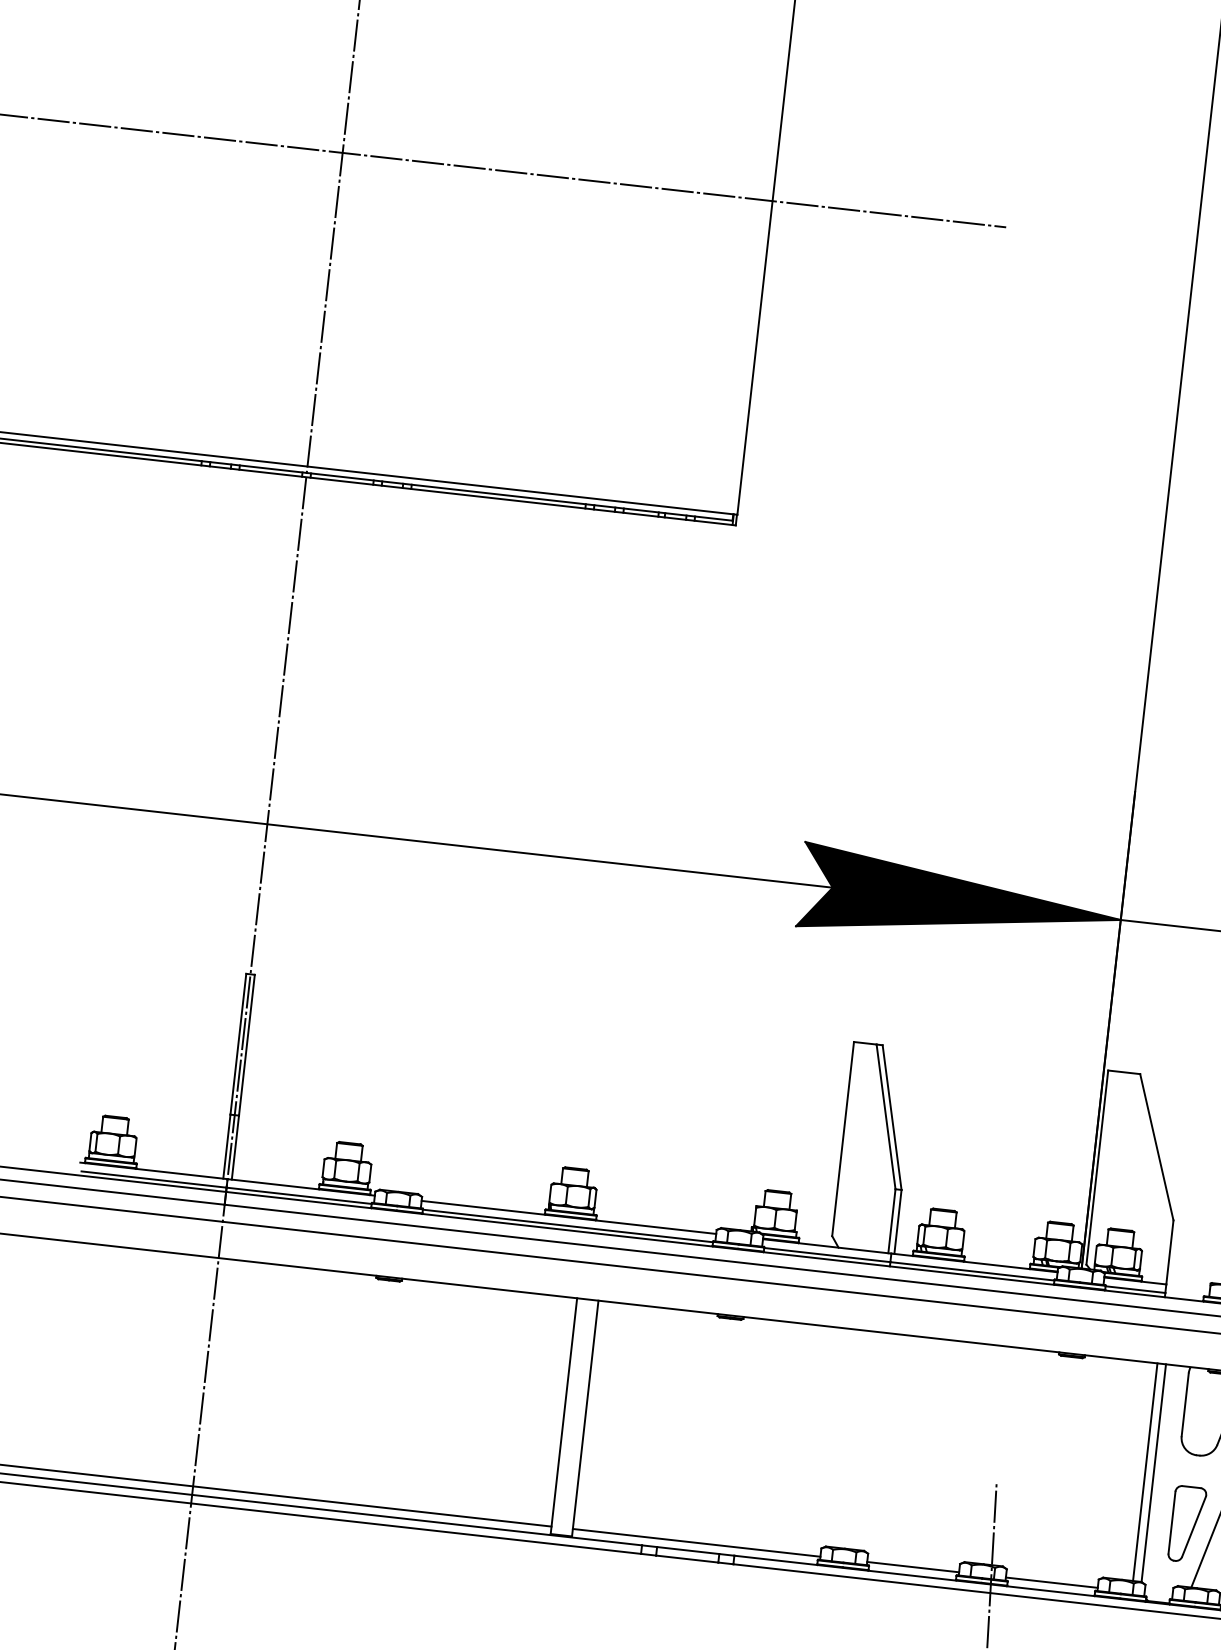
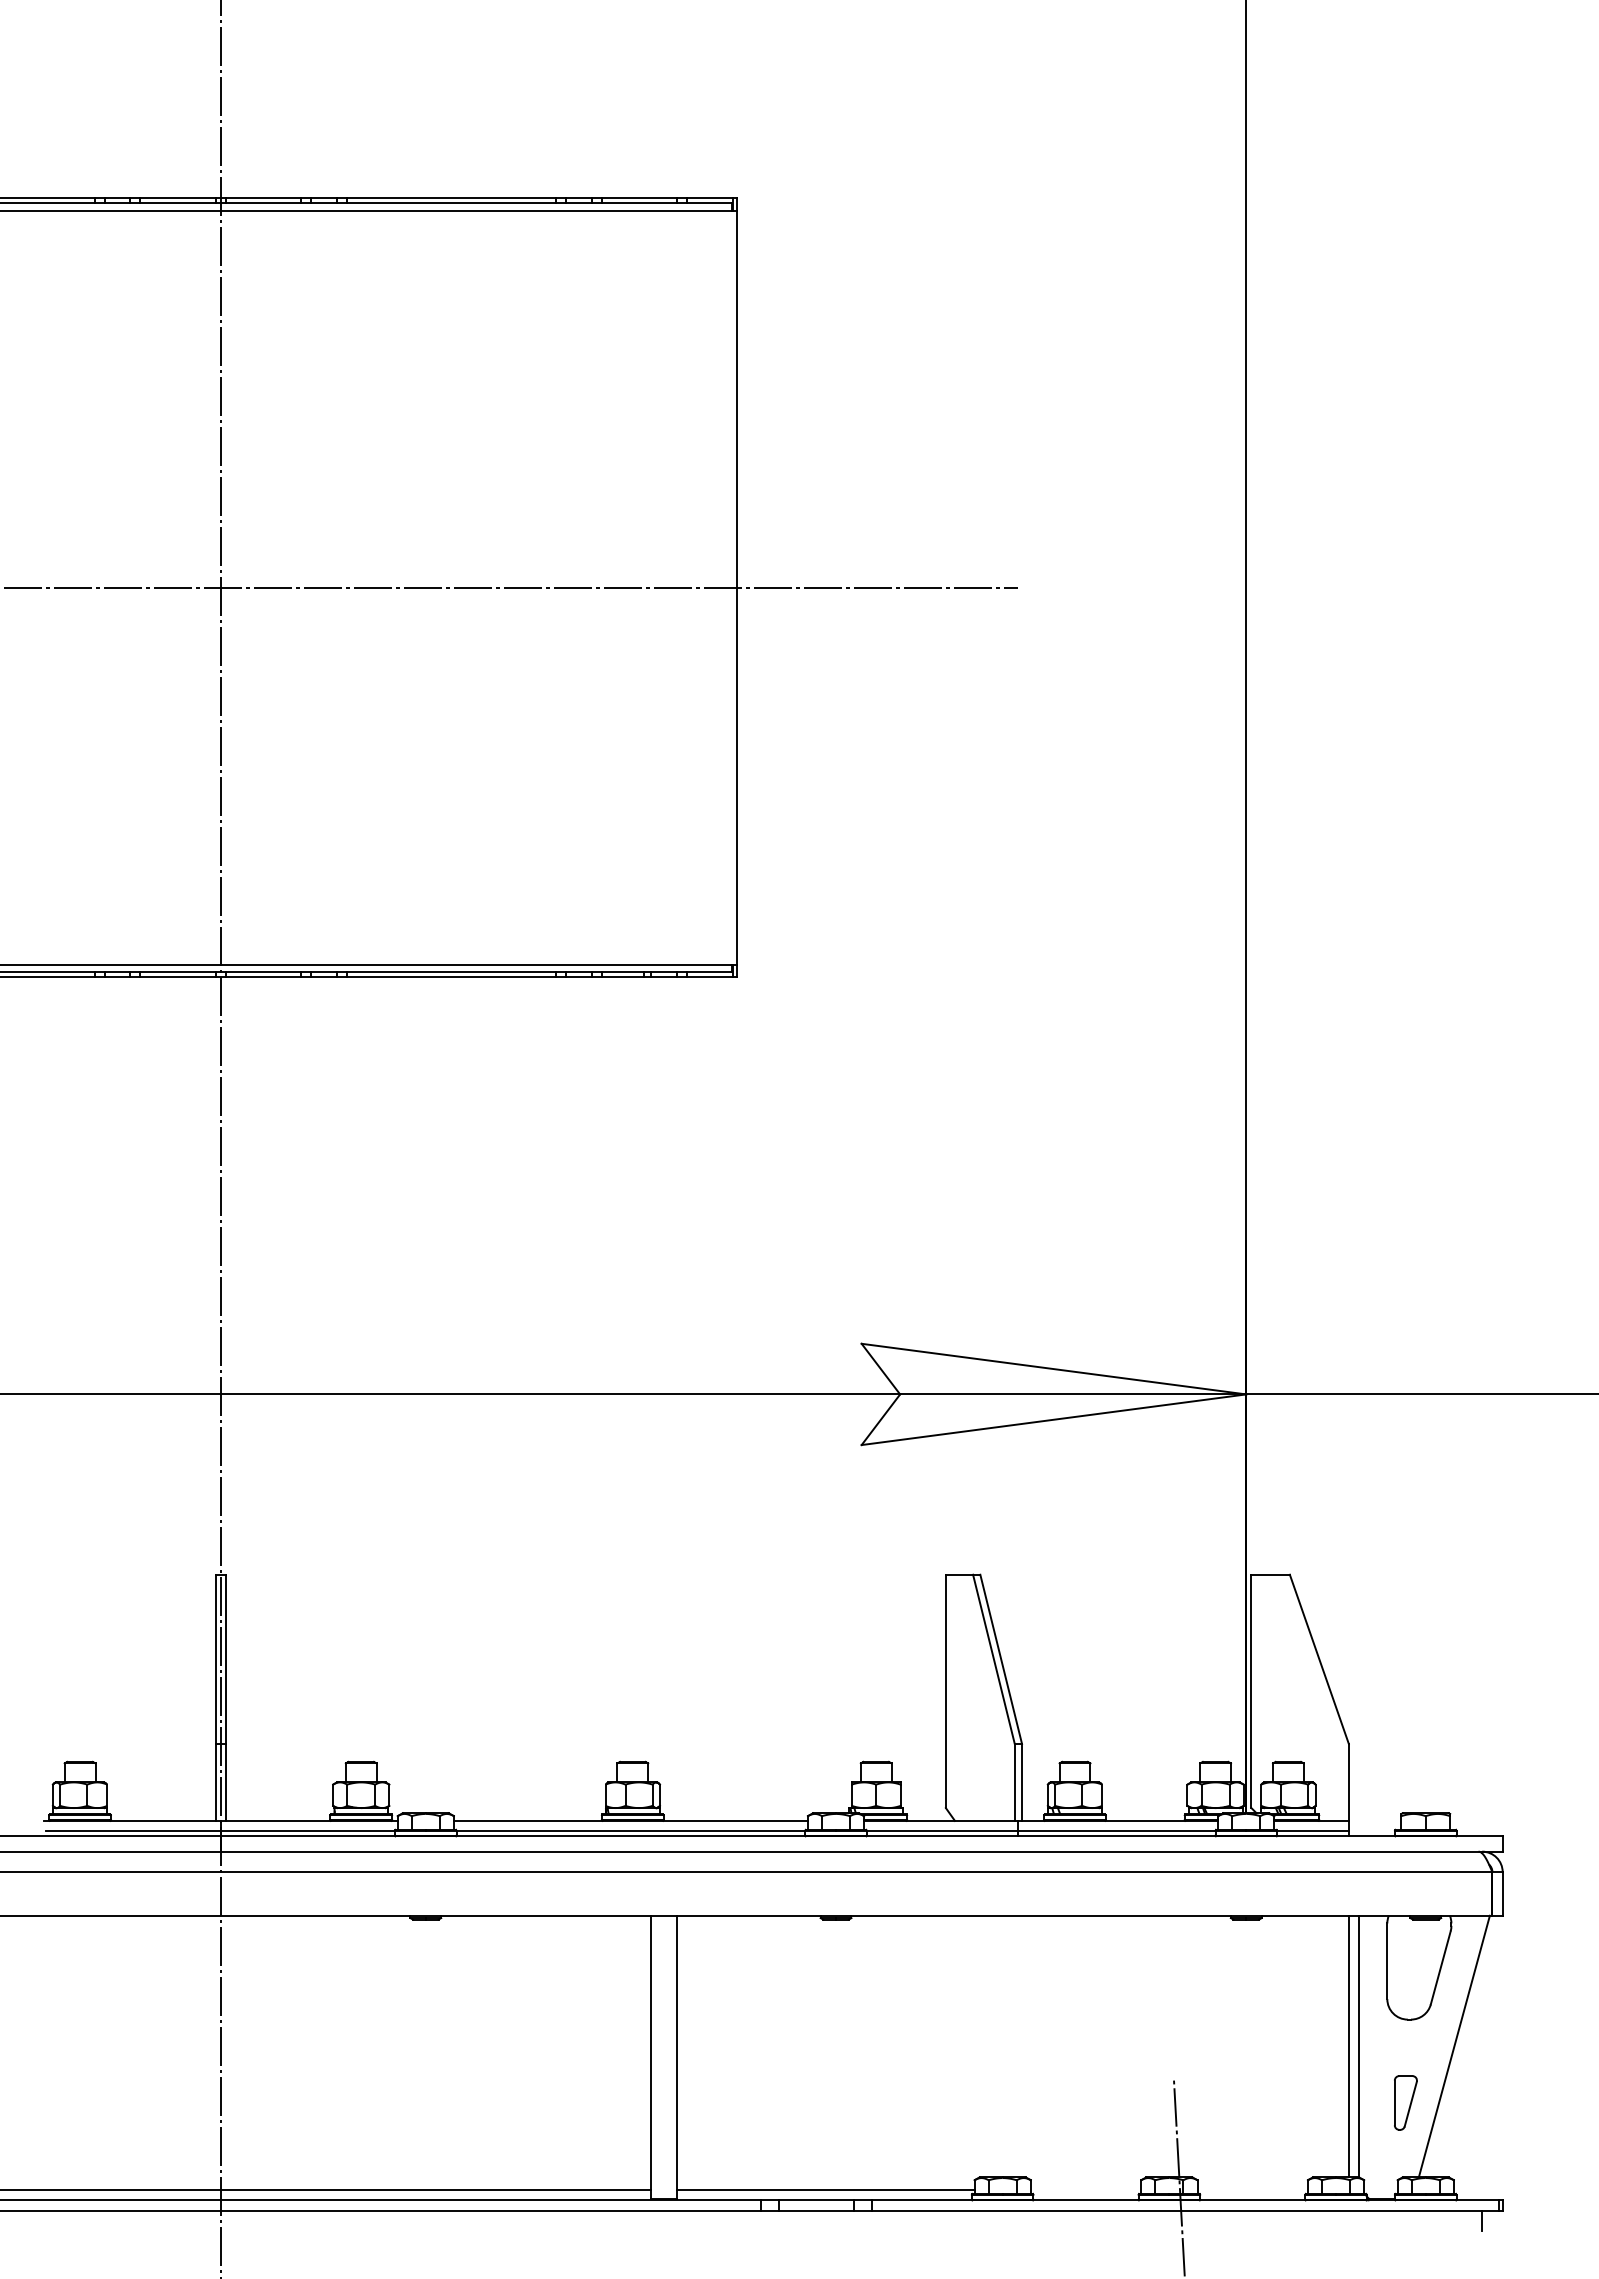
fill: (960, 902) -> (1053, 1394), removed
part: (1187, 1524) -> (1405, 2102), size x0.6
line: (912, 1567) -> (1085, 2190), removed
line: (1051, 1582) -> (1252, 2190), removed

